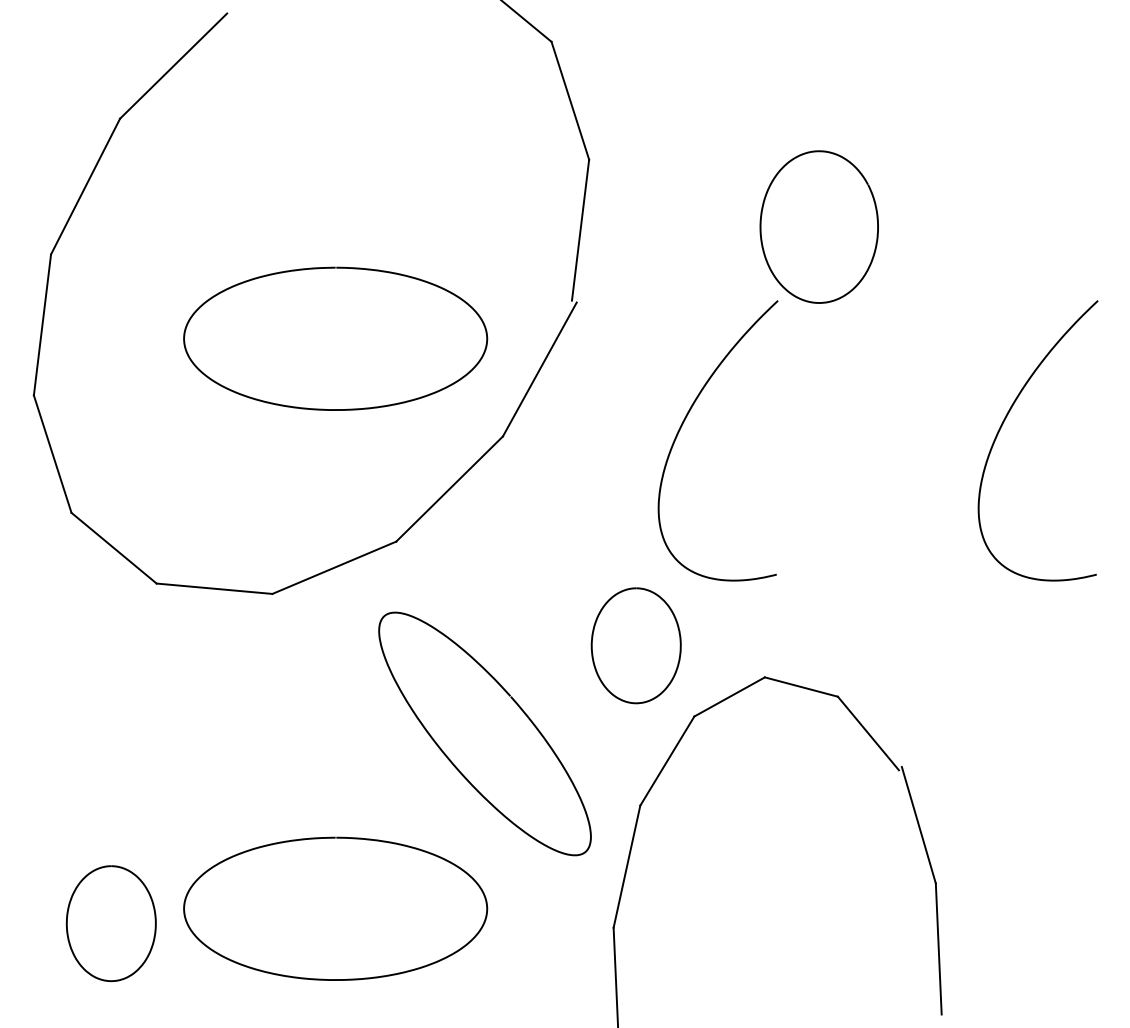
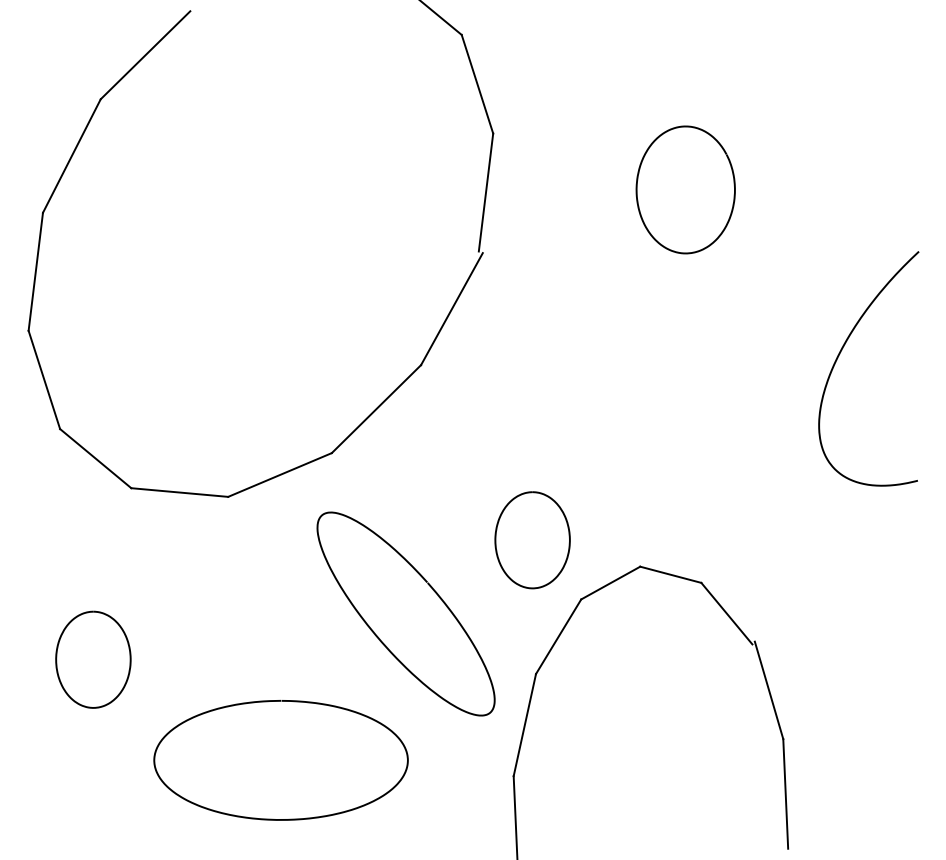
curve: (335, 268) -> (280, 224), removed
curve: (683, 424) -> (572, 355), removed
curve: (68, 915) -> (57, 652), moved

